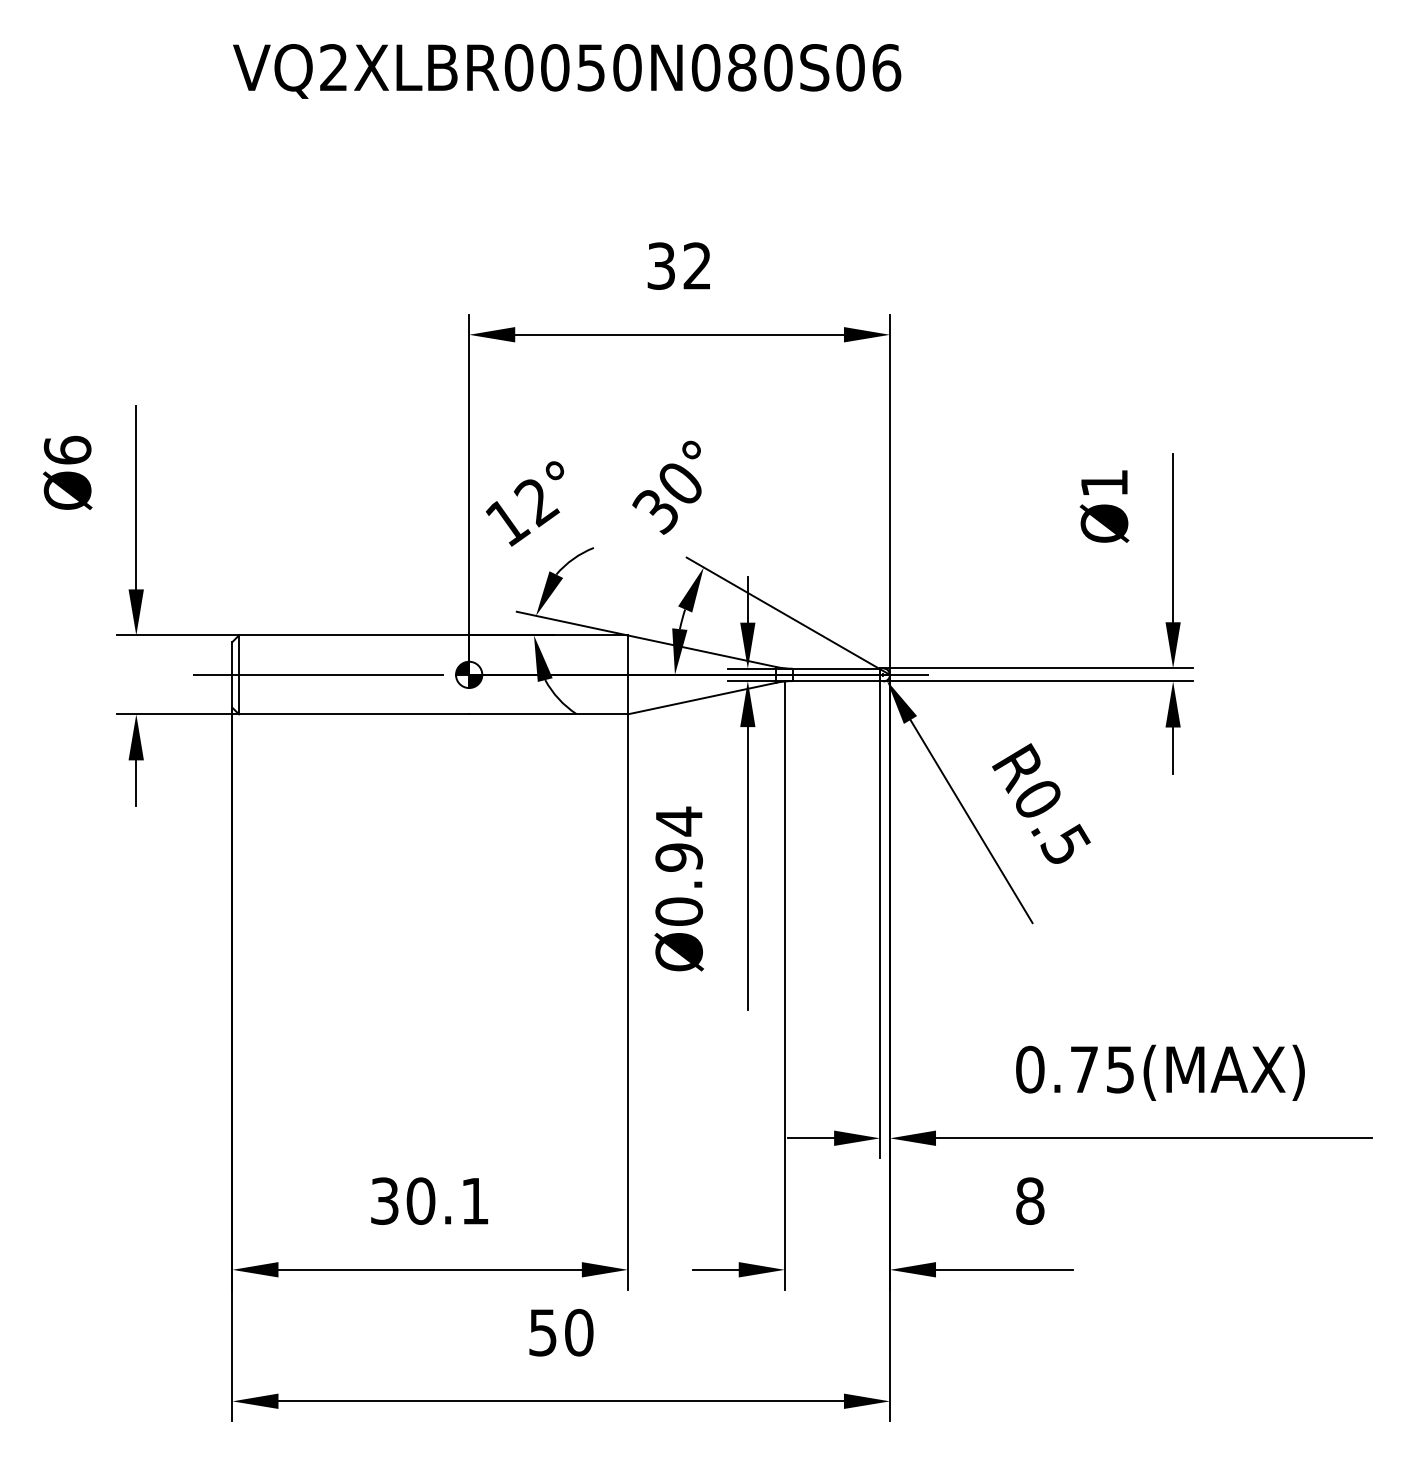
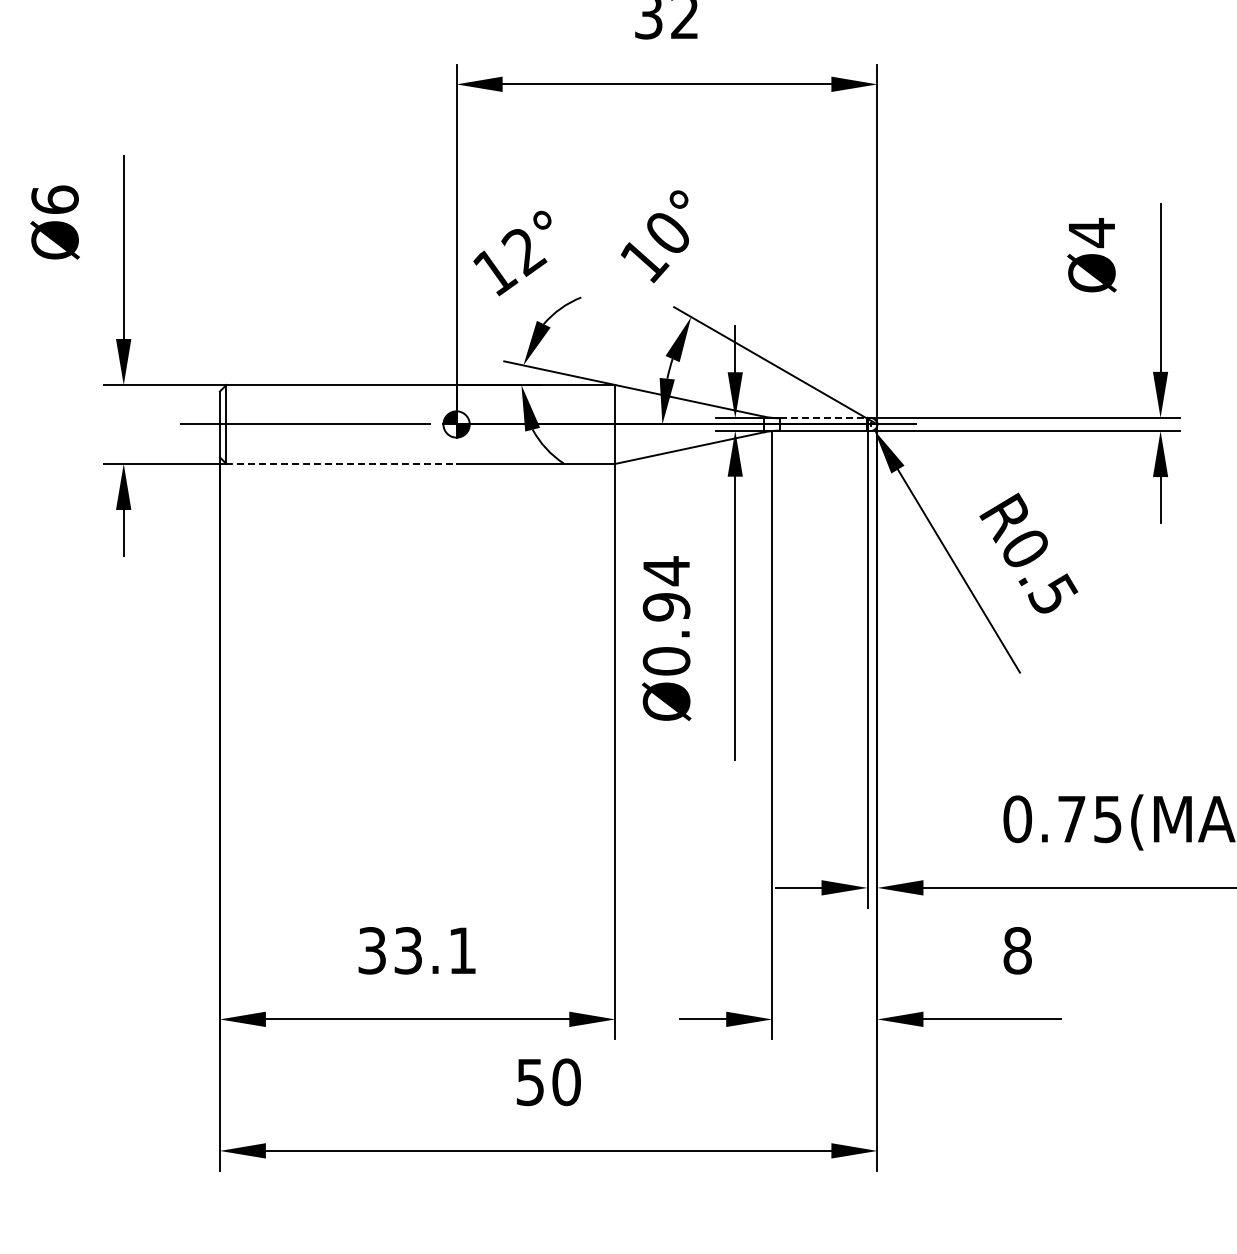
text: (1104, 483) -> (1091, 233), Ø1 -> Ø4
text: (657, 512) -> (644, 262), 30° -> 10°
line: (836, 668) -> (823, 418), solid -> dashed
line: (354, 714) -> (341, 464), solid -> dashed
text: (420, 1201) -> (407, 951), 30.1 -> 33.1

